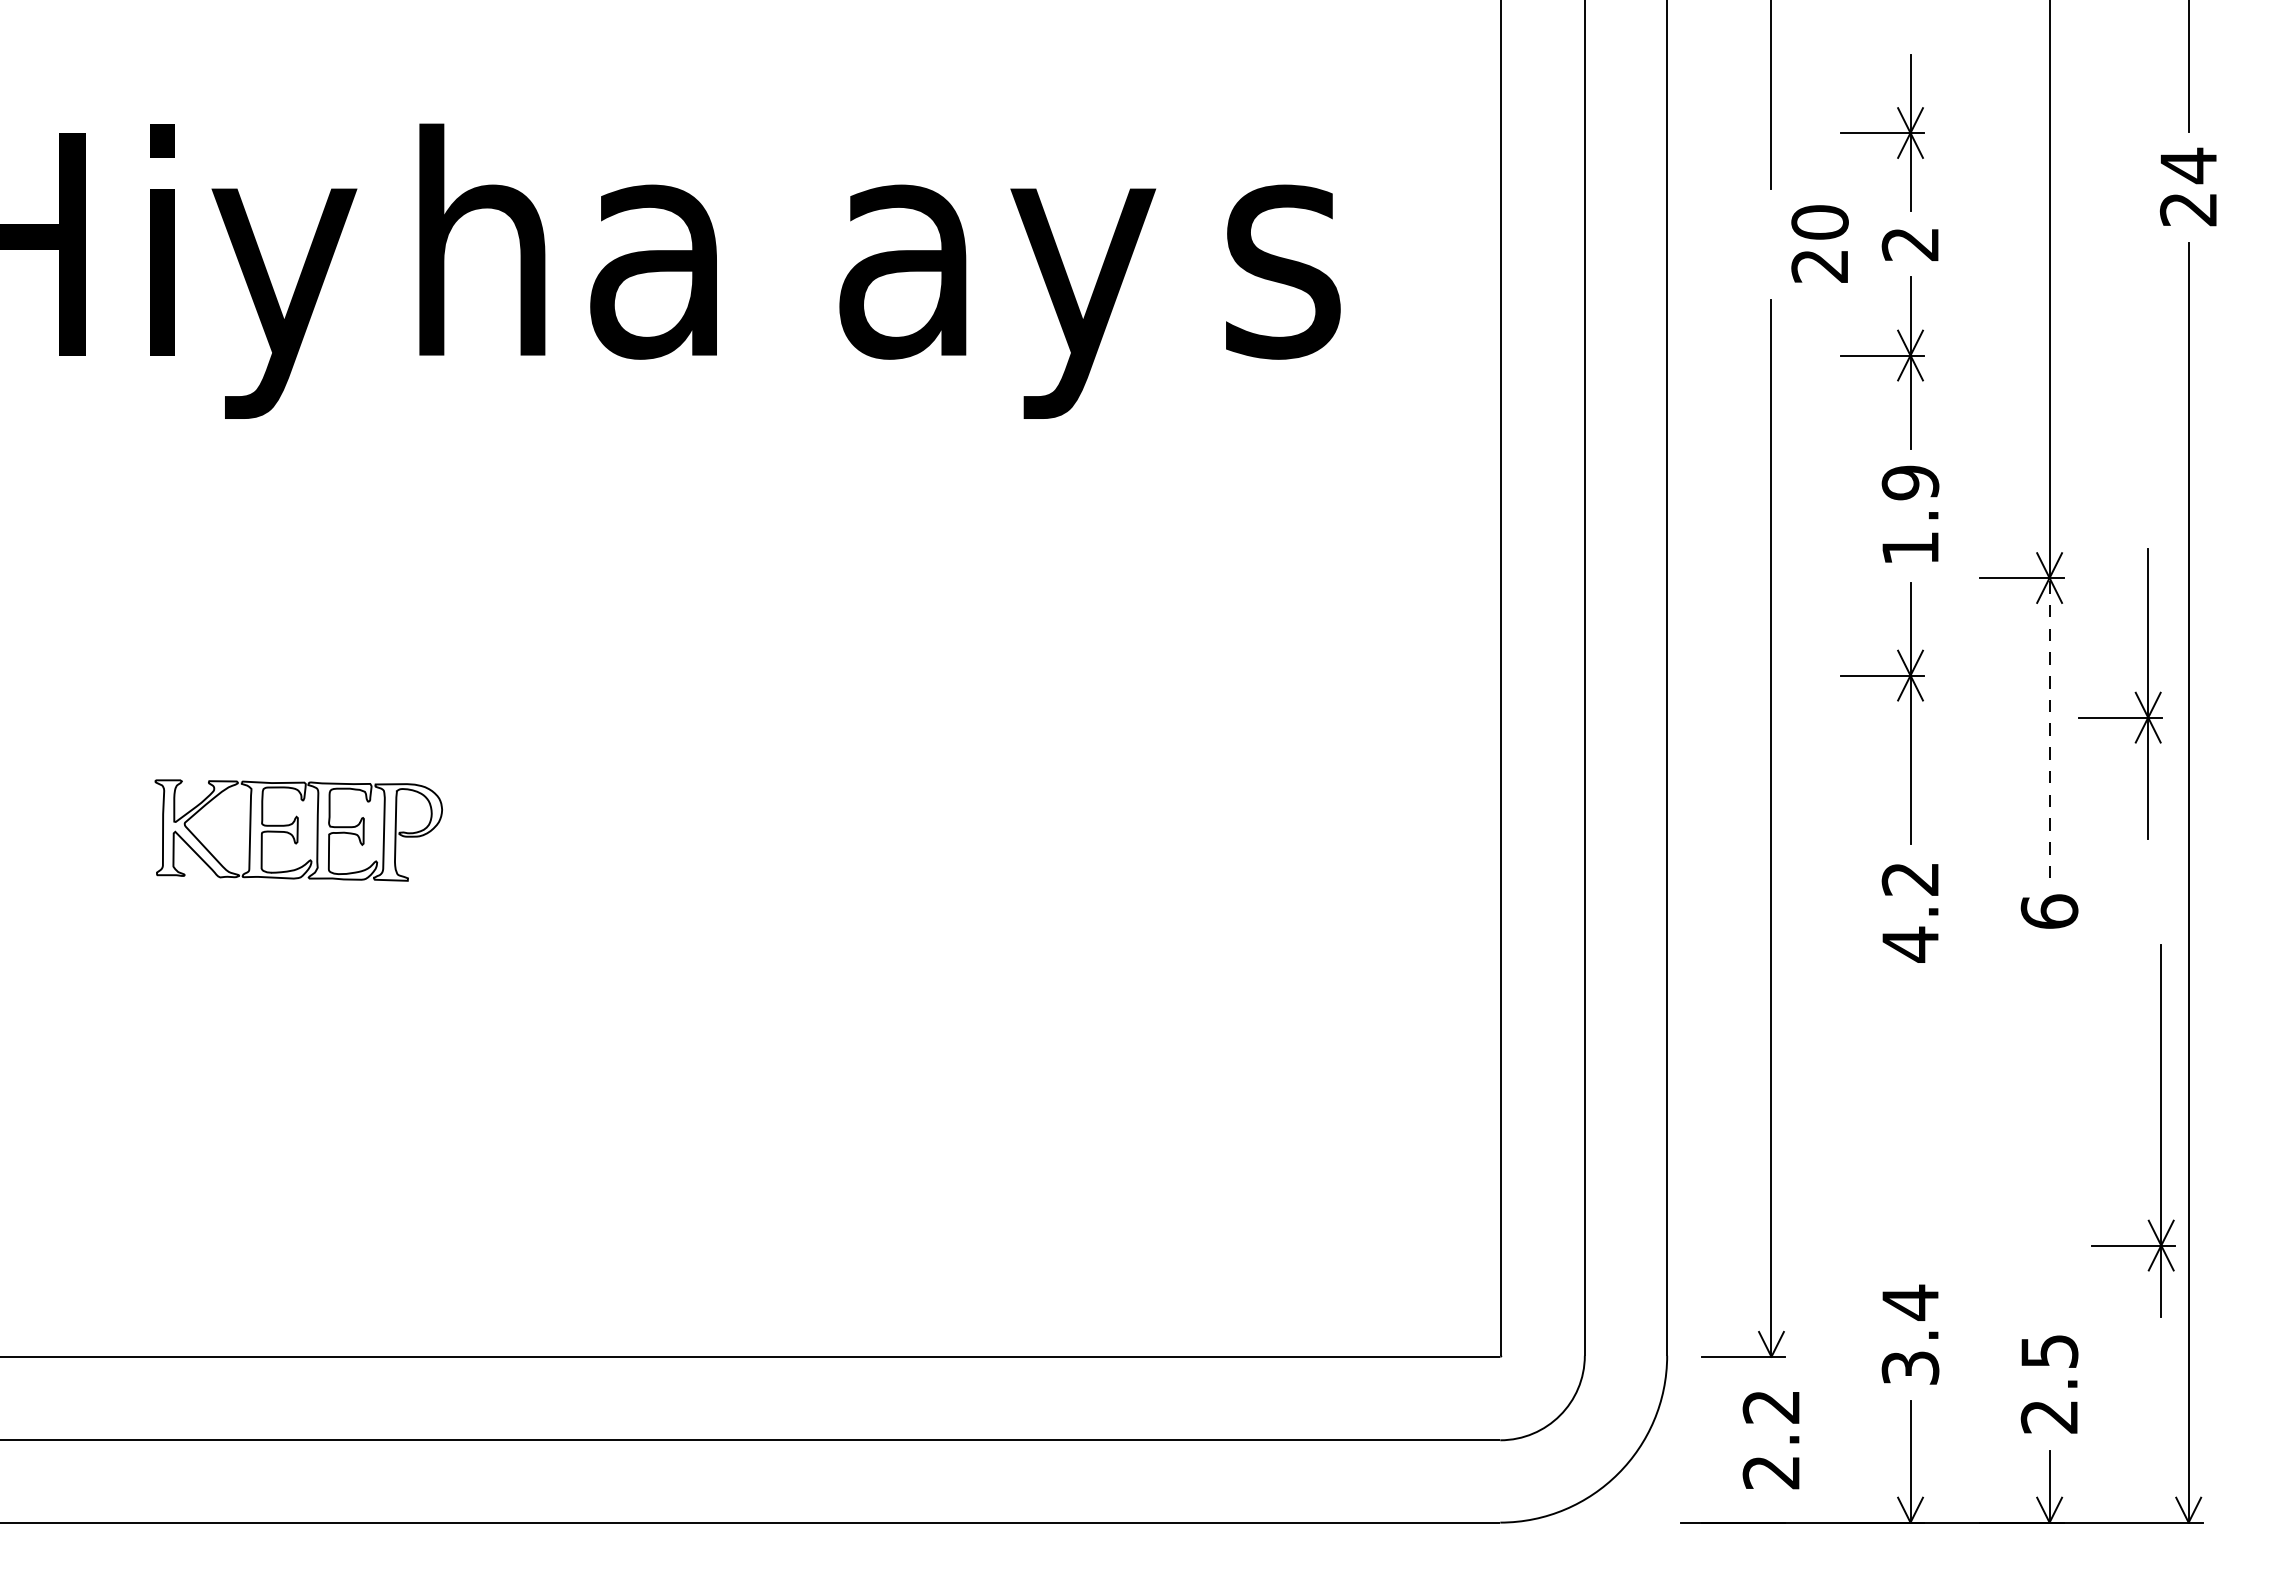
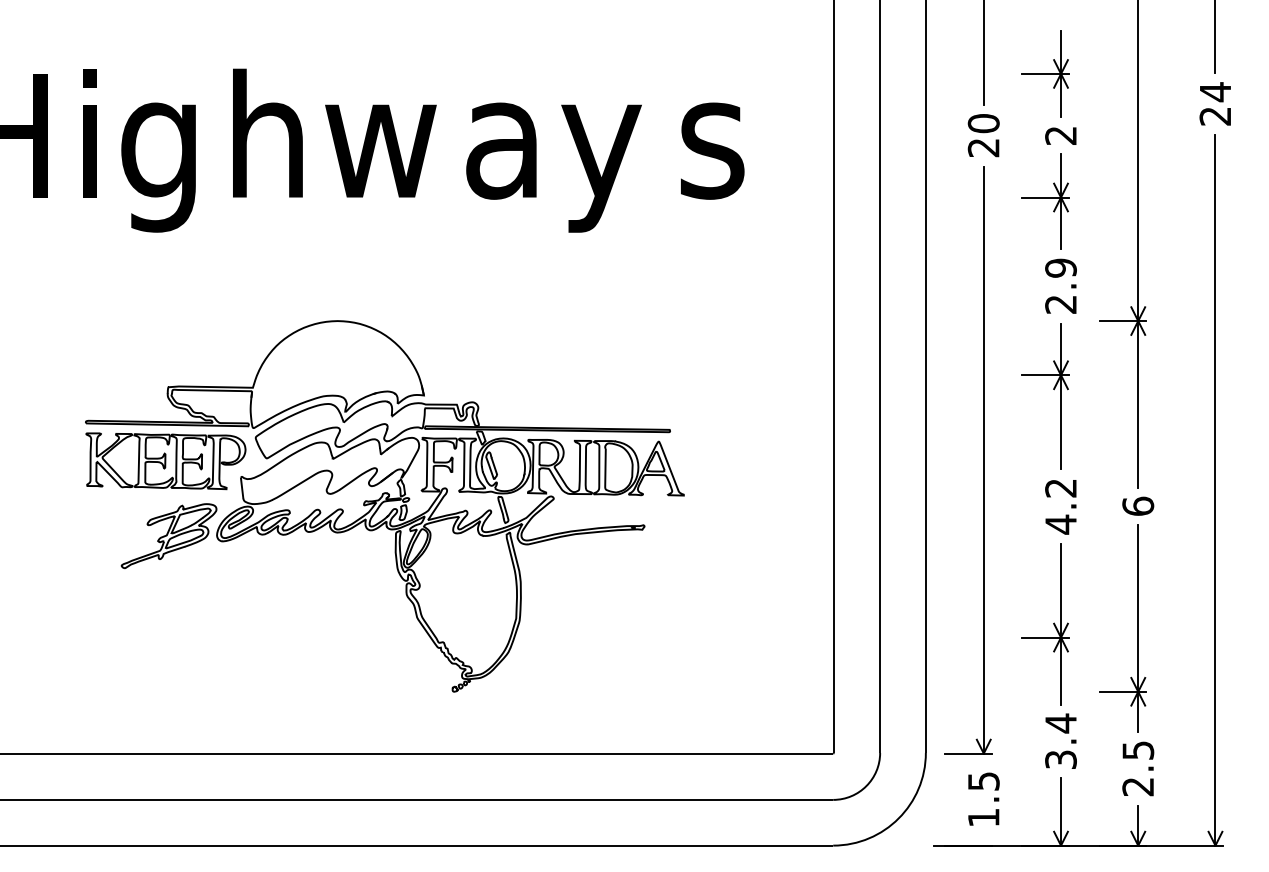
text: (1819, 243) -> (983, 135), moved
text: (685, 270) -> (380, 150), a -> w
text: (283, 301) -> (157, 167), y -> g
text: (1909, 548) -> (1060, 304), 1.9 -> 2.9
part: (2134, 694) -> (1053, 624), moved
line: (2050, 726) -> (1138, 403), dashed -> solid
part: (692, 911) -> (384, 506), added
part: (2159, 1131) -> (1137, 628), moved
text: (1770, 1439) -> (983, 799), 2.2 -> 1.5

